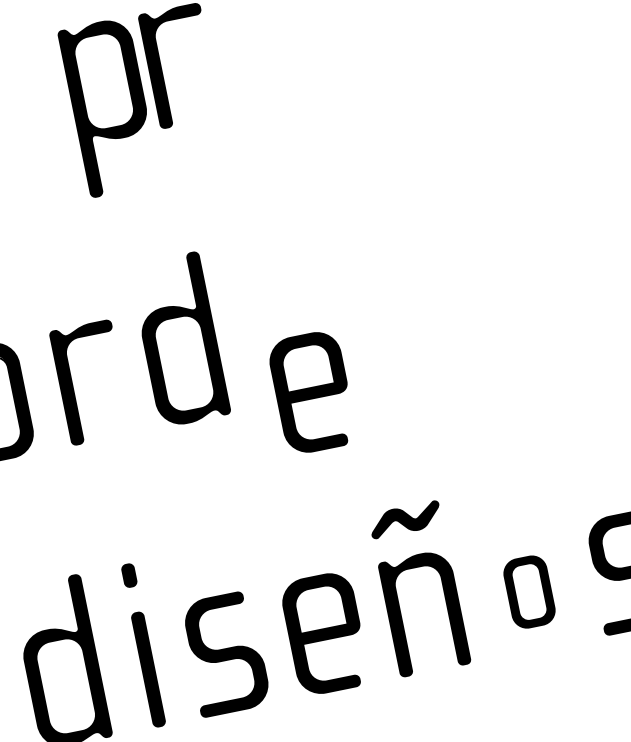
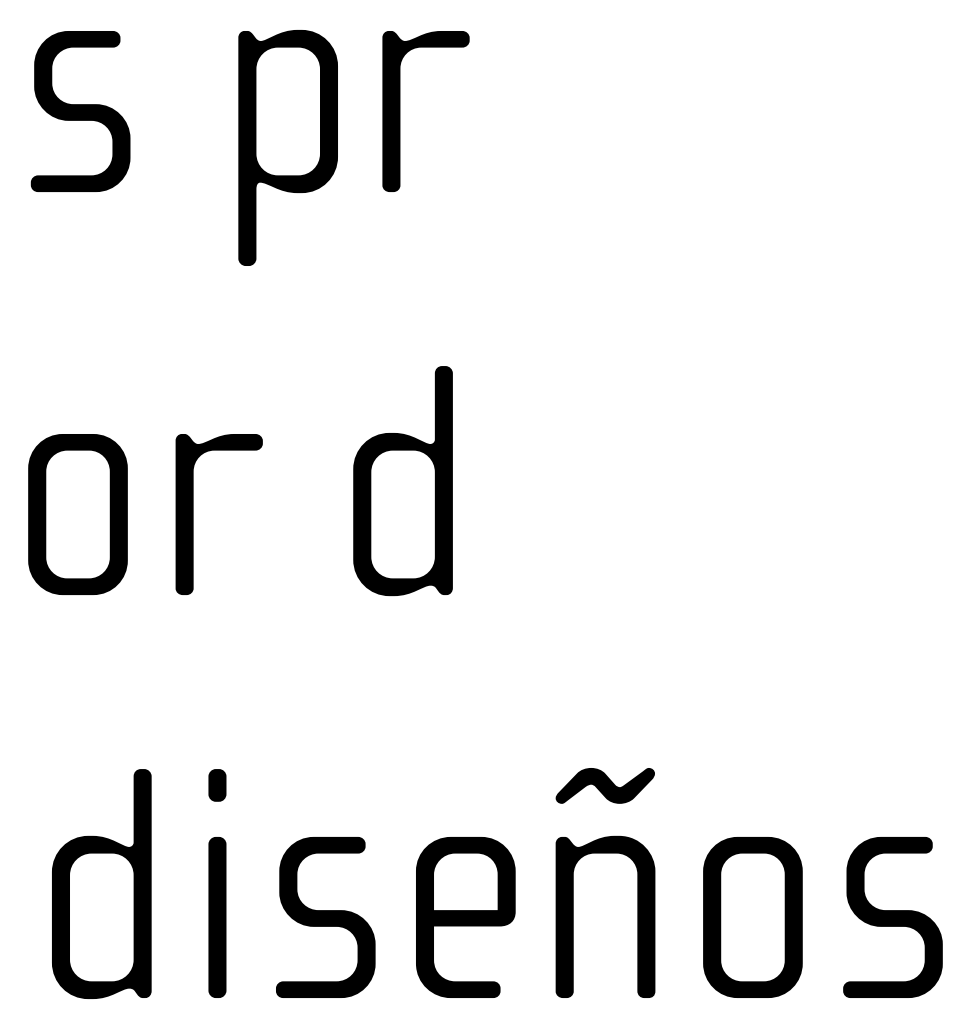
part: (108, 107) -> (287, 147), moved
part: (179, 340) -> (402, 481), moved
part: (312, 392) -> (514, 588), removed
part: (529, 592) -> (752, 917), size x1.67

